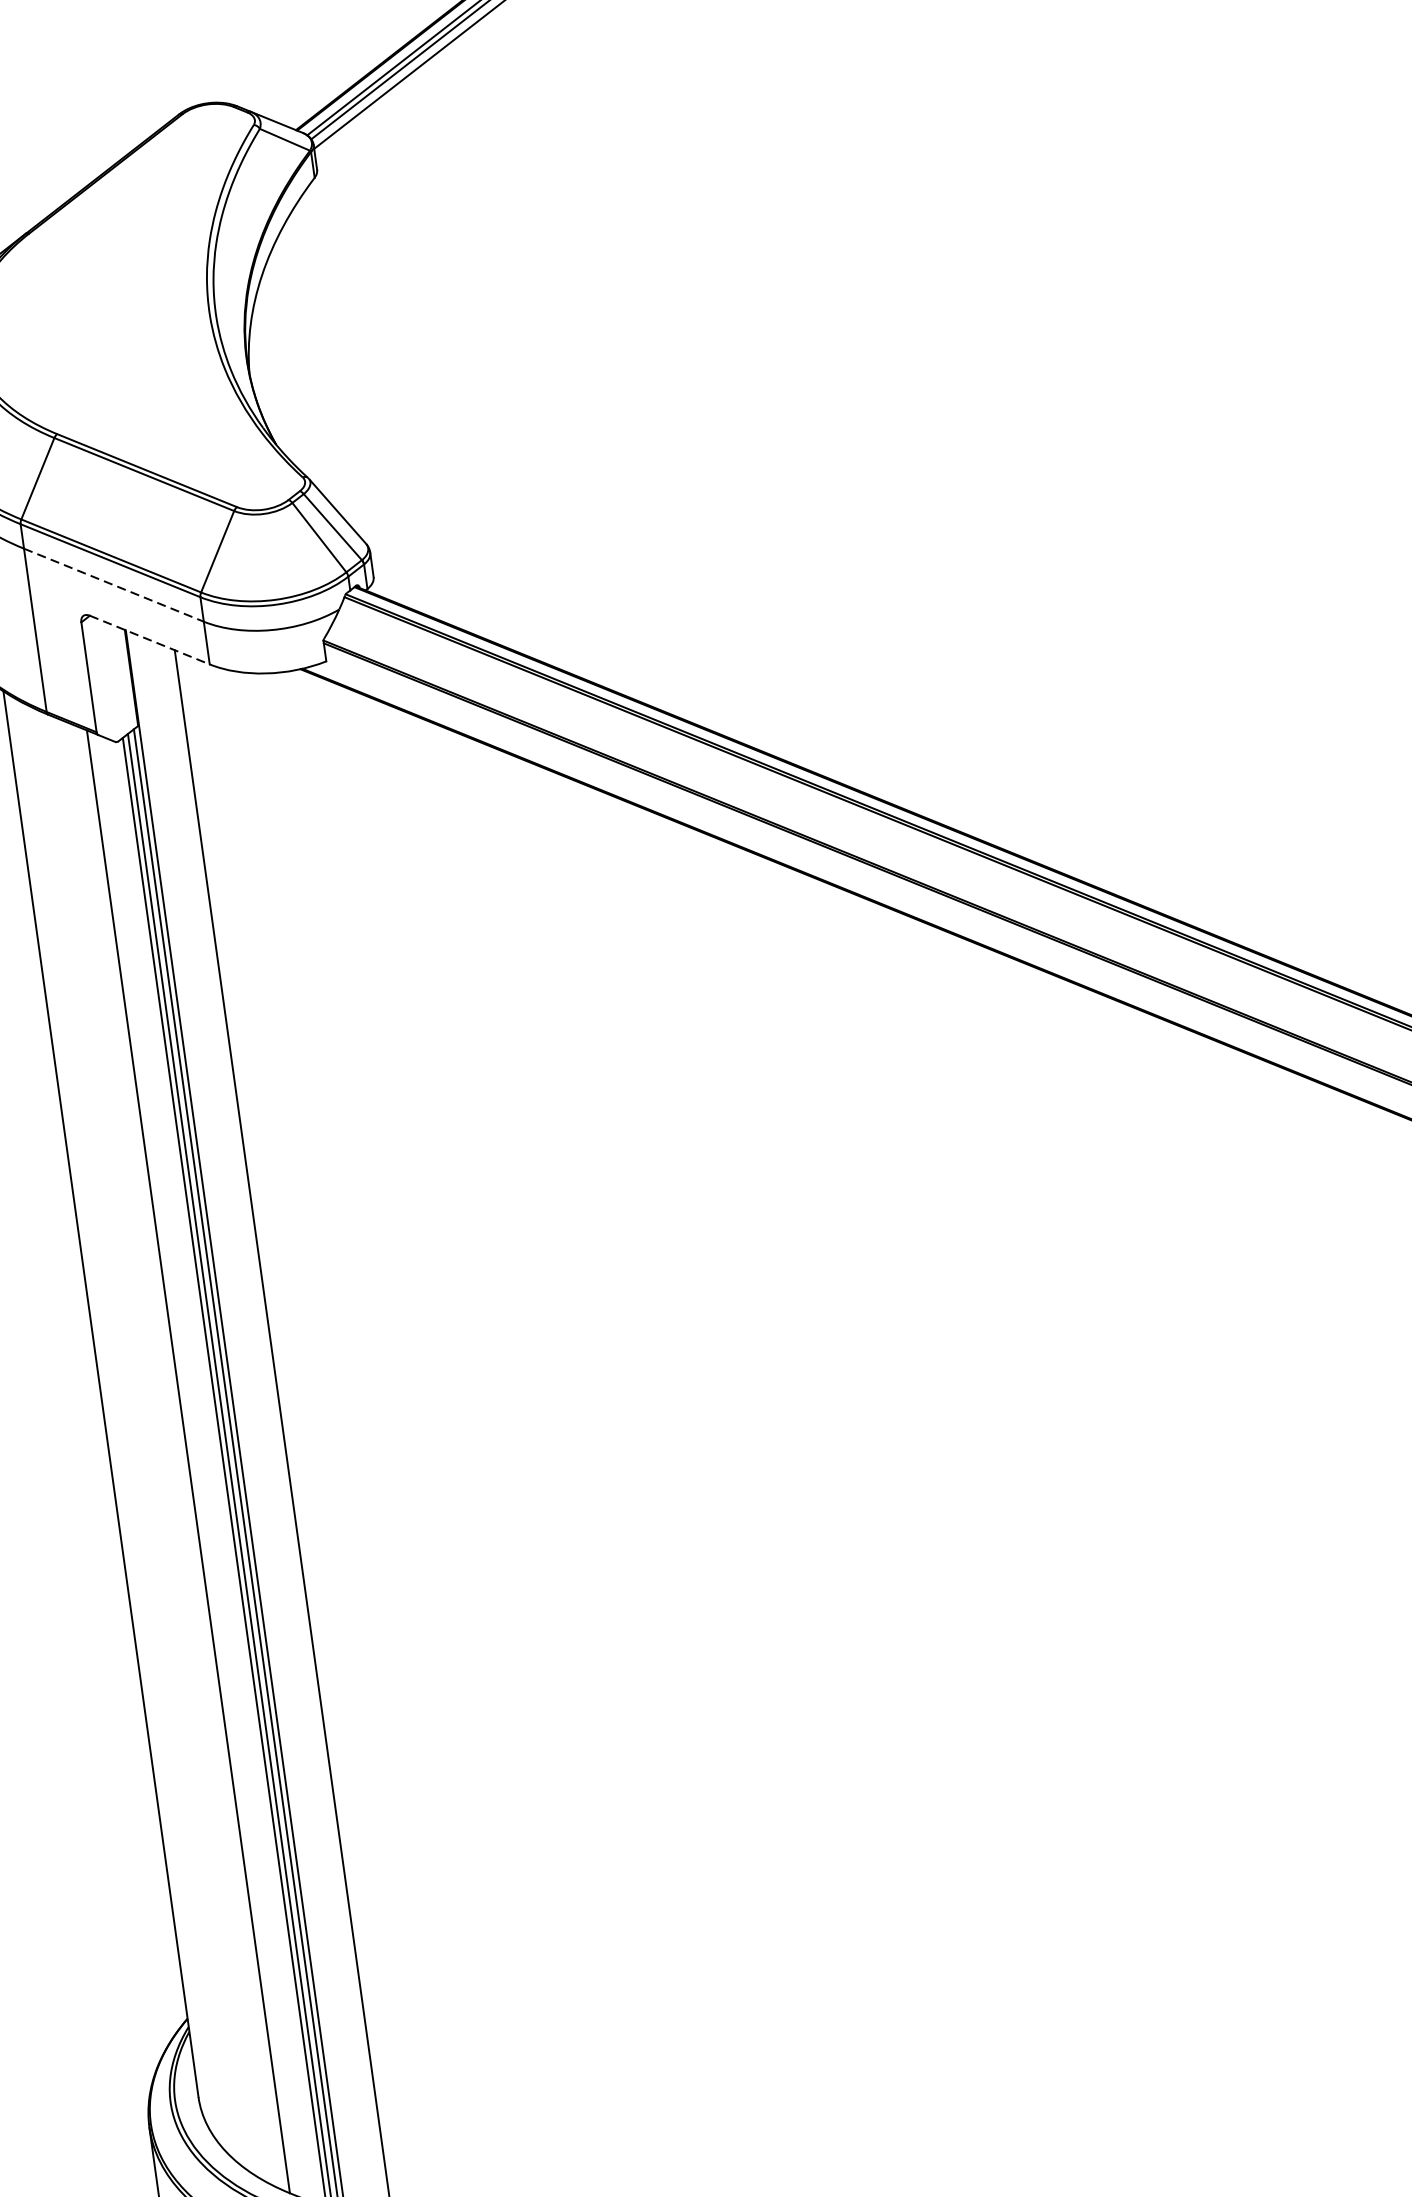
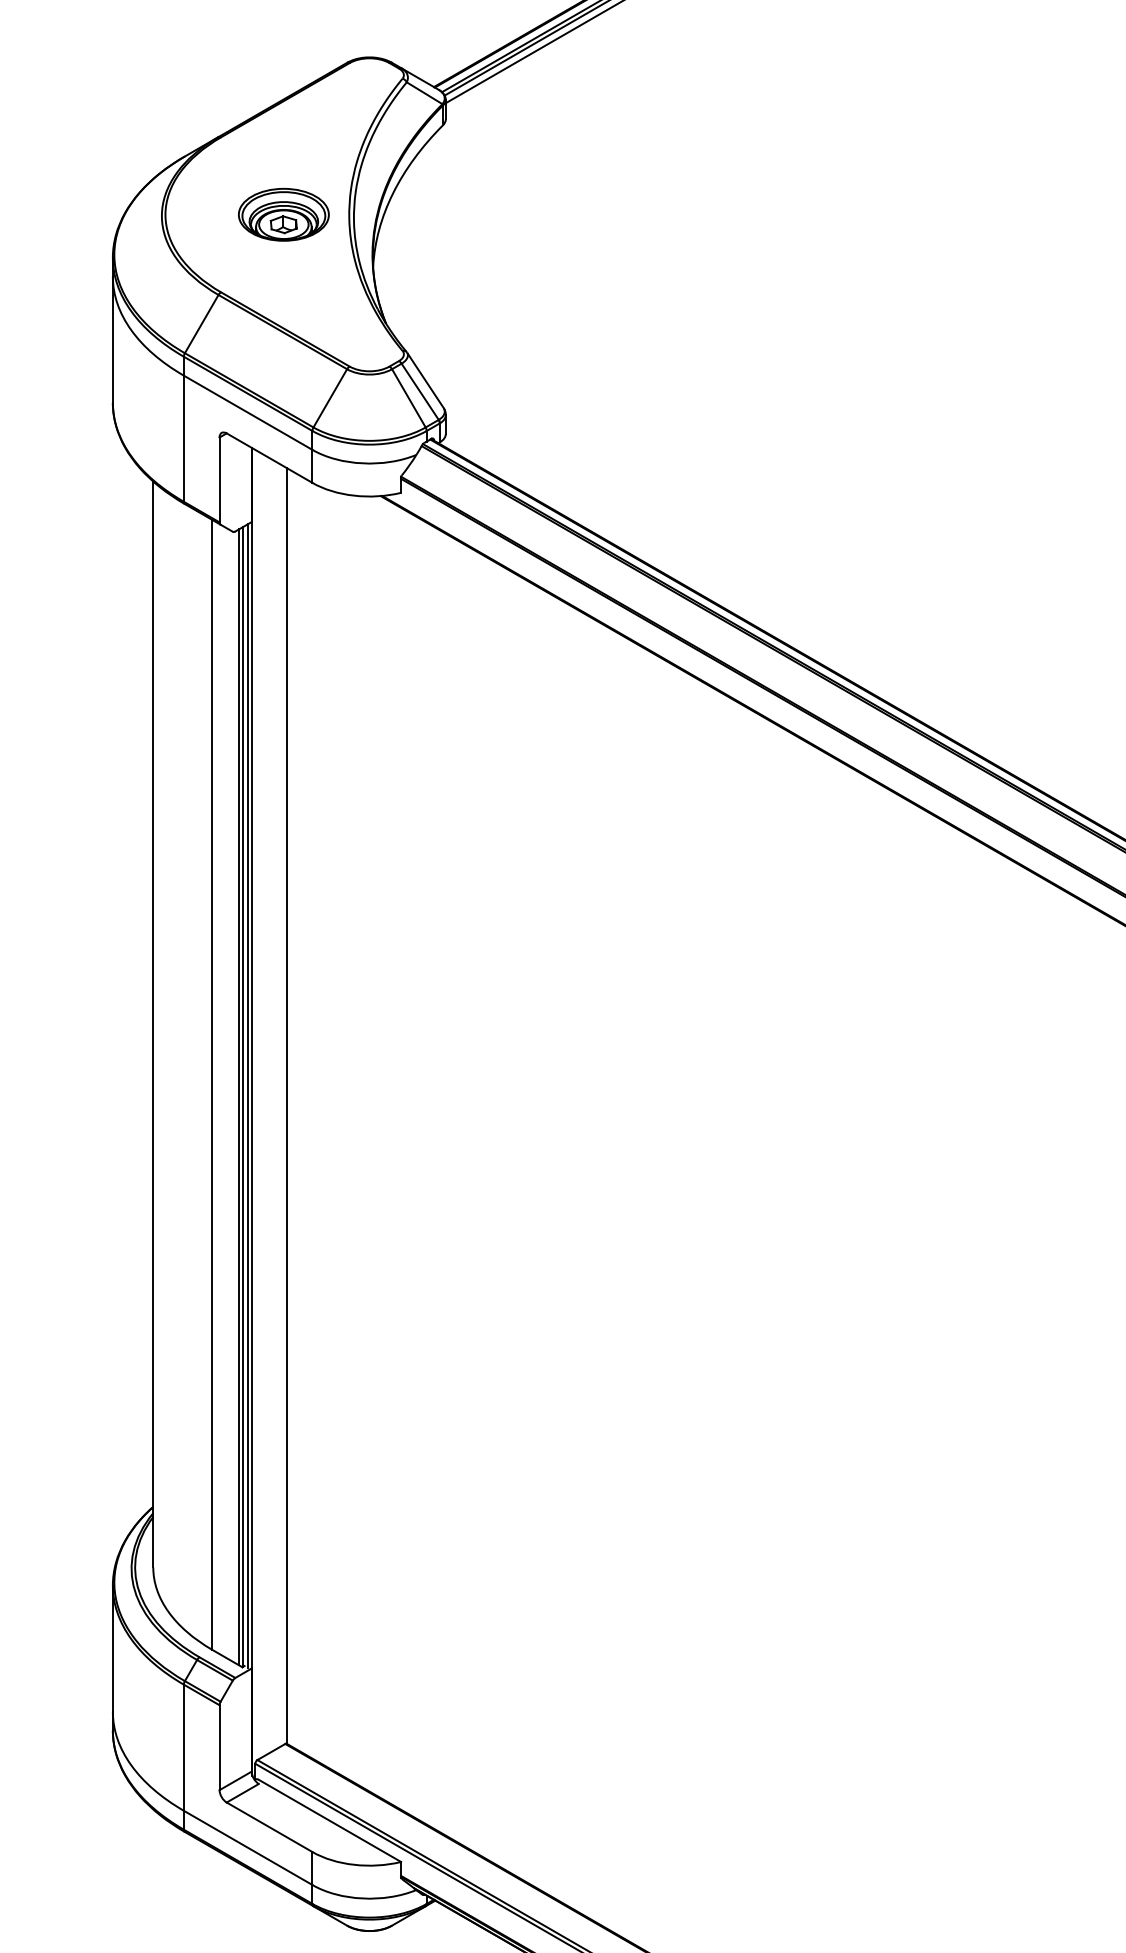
part: (124, 322) -> (283, 214), added
line: (114, 586) -> (248, 413), dashed -> solid
line: (151, 640) -> (270, 458), dashed -> solid

